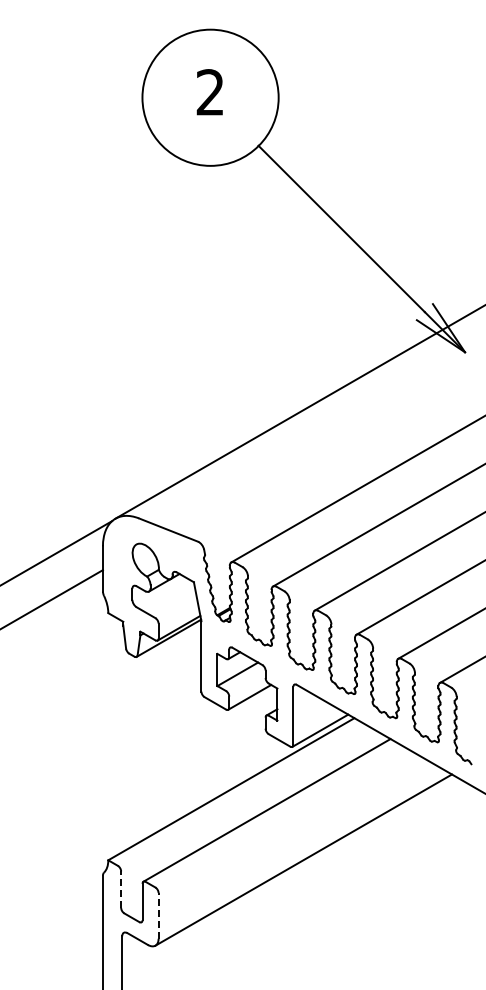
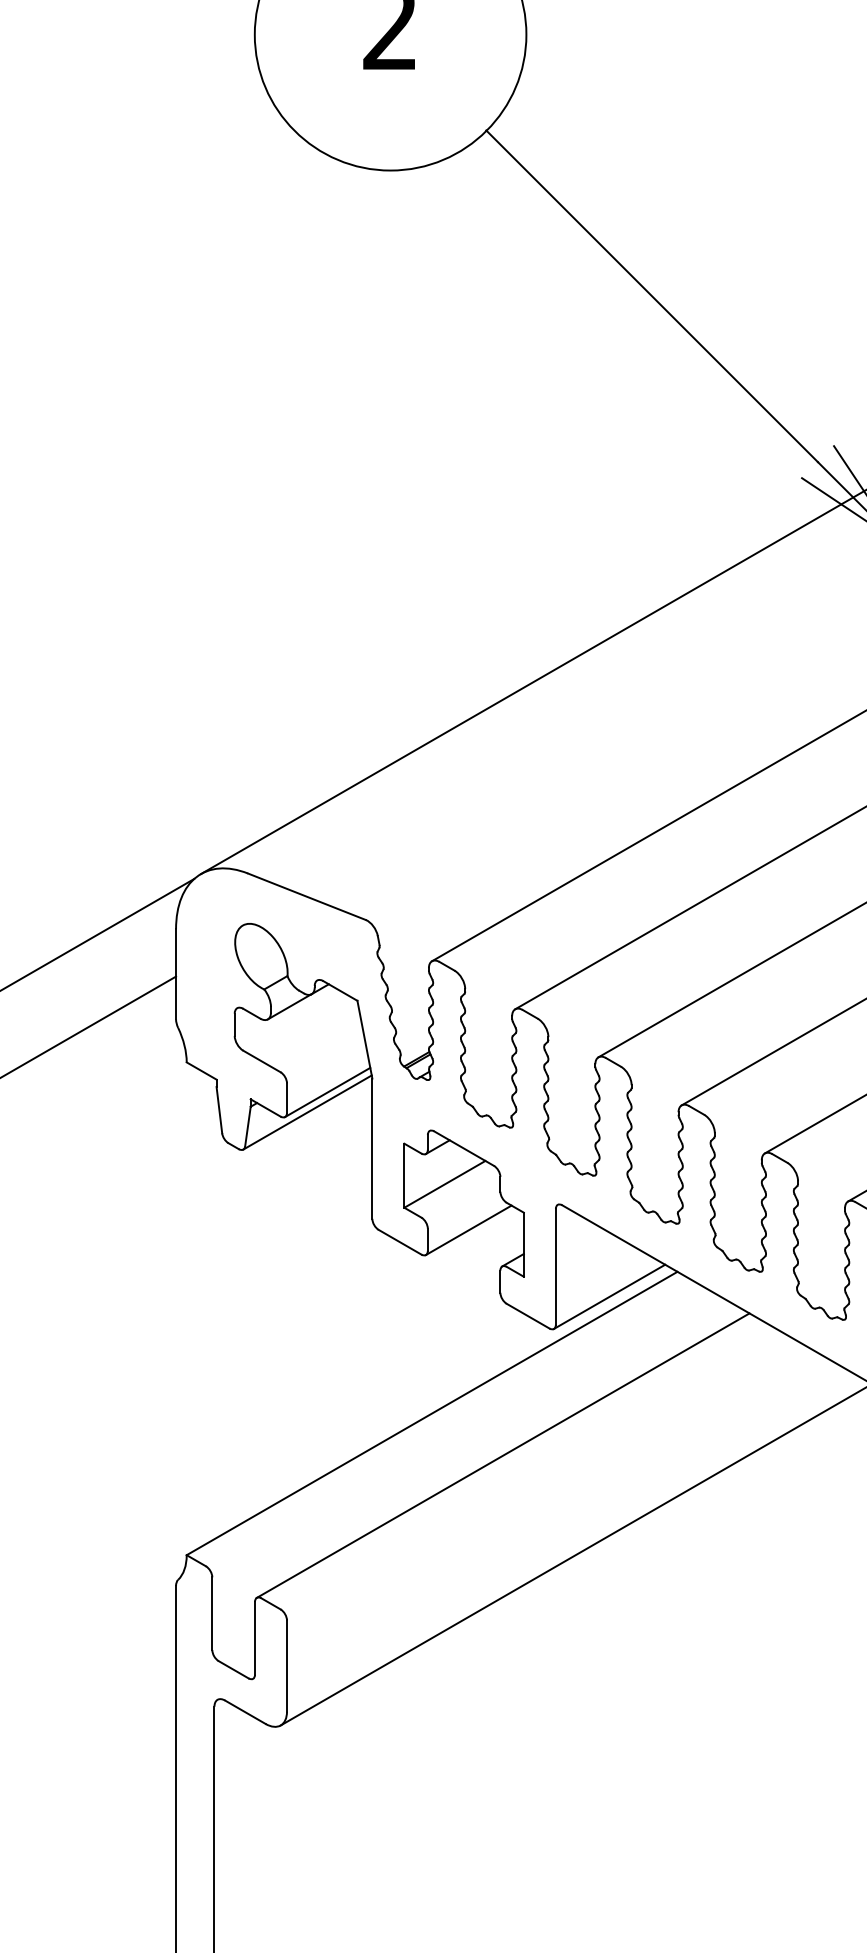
line: (121, 889) -> (213, 1613), dashed -> solid
line: (158, 915) -> (286, 1665), dashed -> solid

